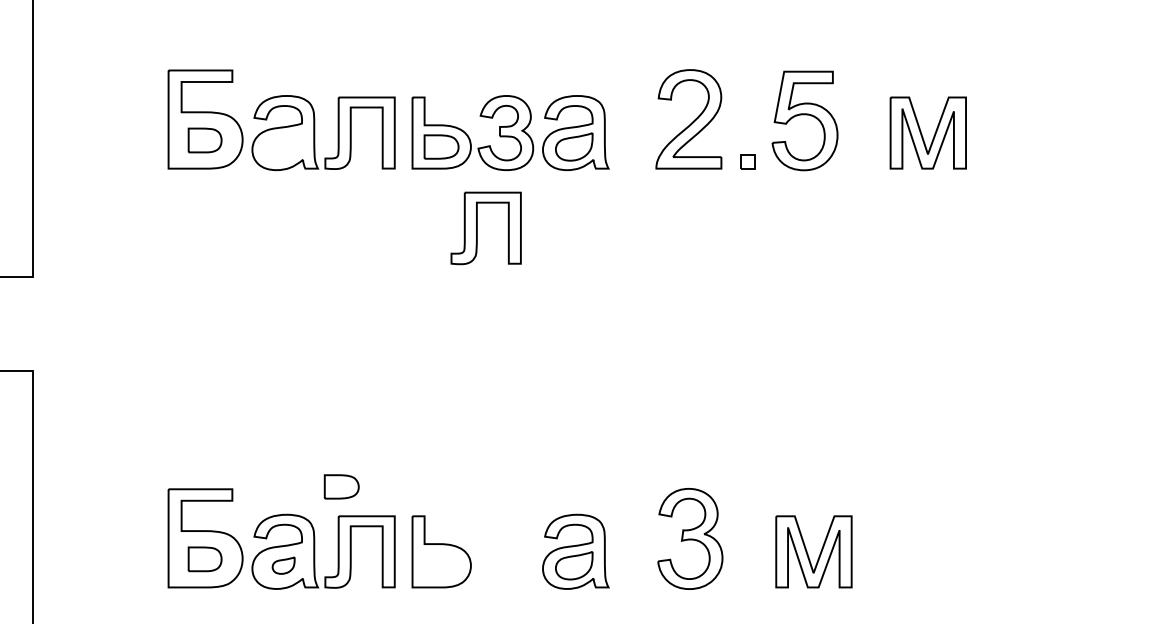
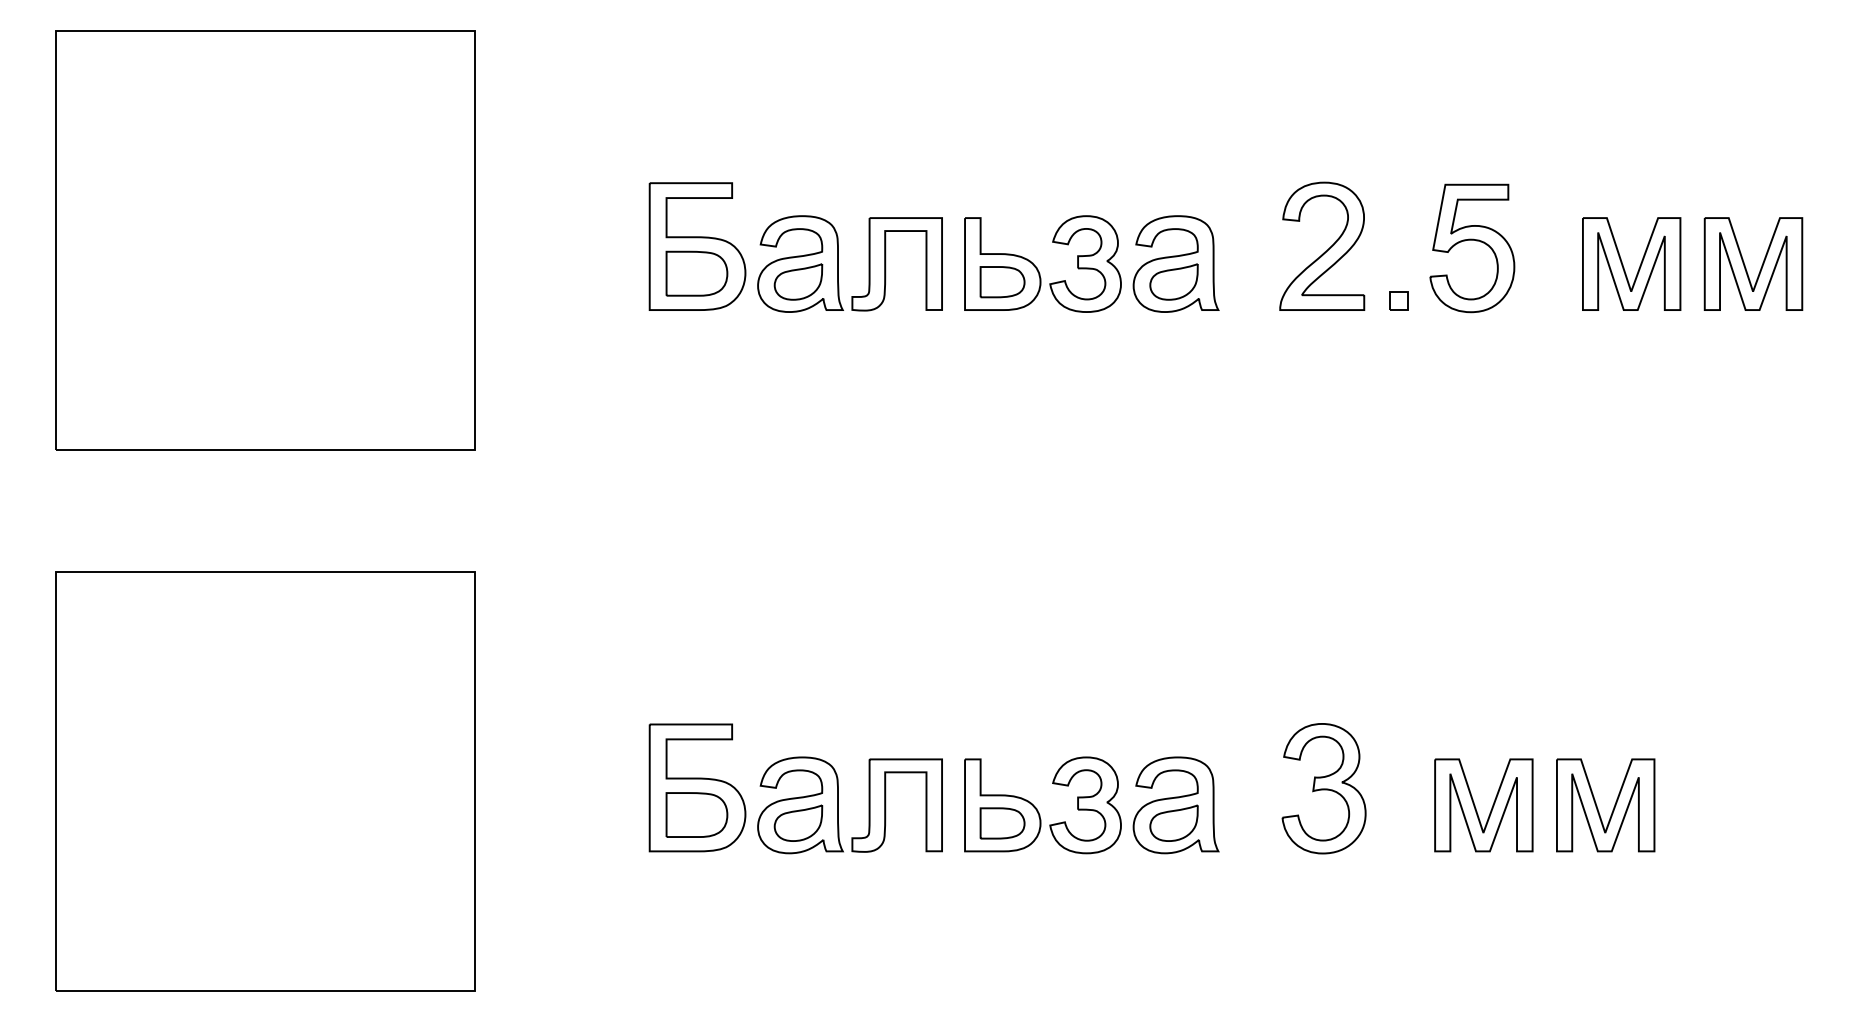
part: (1016, 134) -> (1745, 265), added
part: (204, 140) -> (696, 273), size x1.43
part: (283, 146) -> (798, 281), added
part: (477, 228) -> (1049, 387), removed
part: (341, 486) -> (1002, 823), moved
part: (505, 551) -> (1085, 805), added
part: (902, 554) -> (1598, 808), added
part: (204, 558) -> (696, 814), size x1.43
part: (283, 565) -> (798, 822), size x1.67

